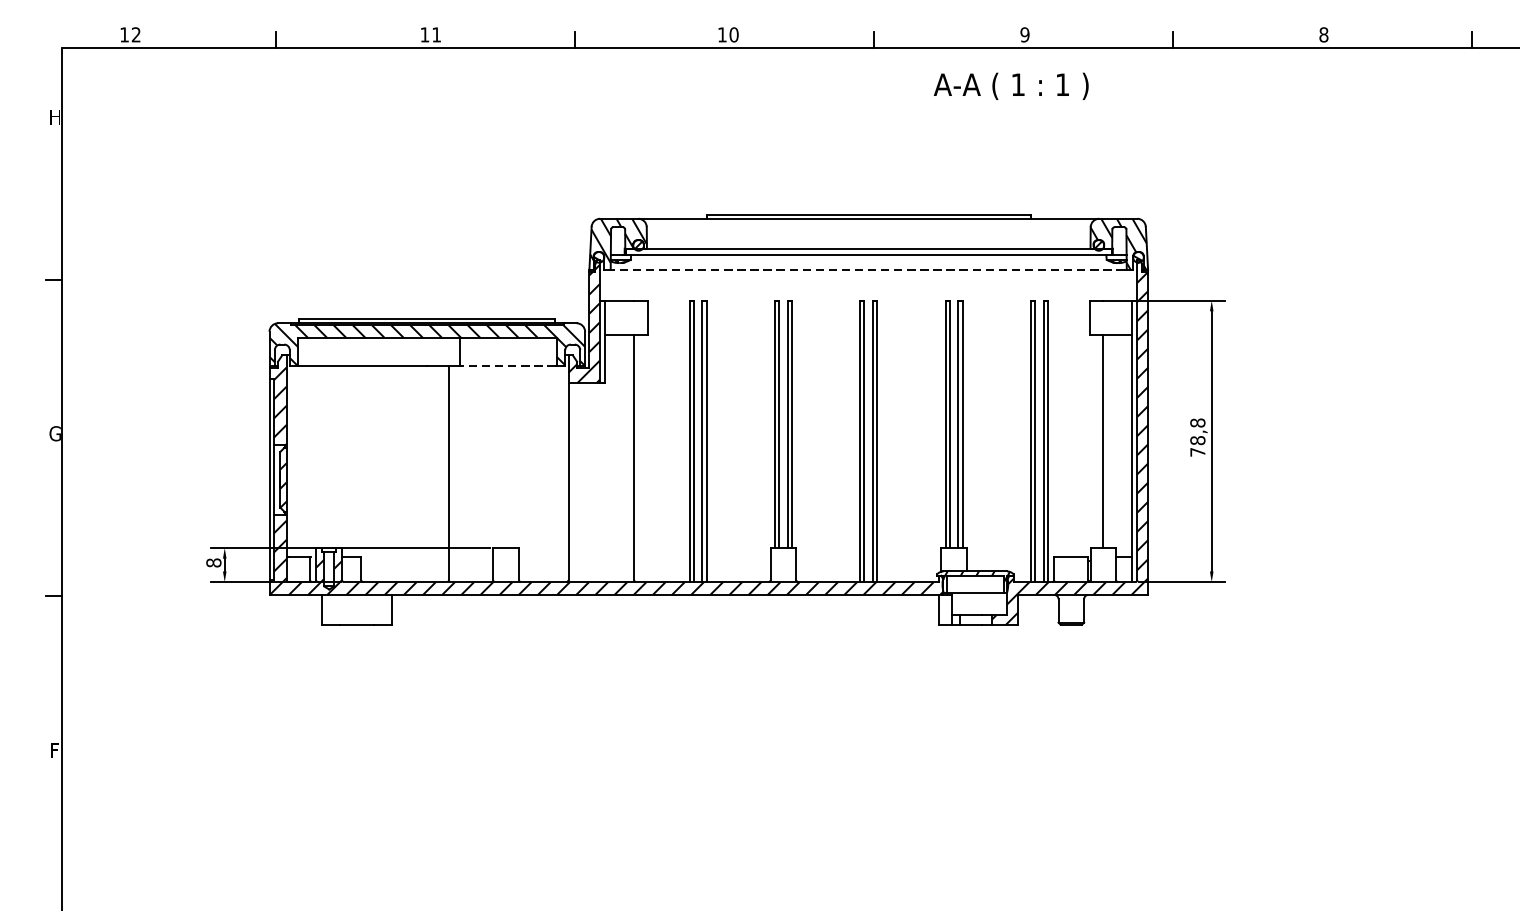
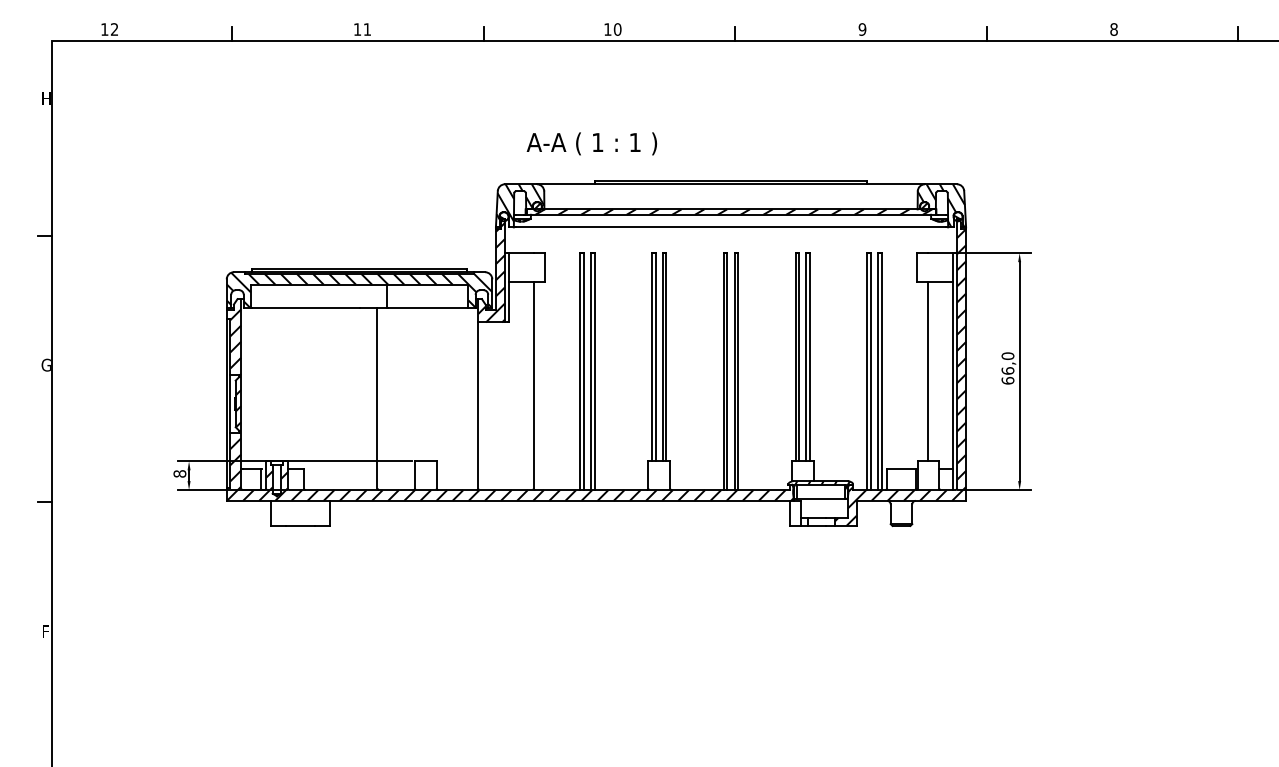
text: (1010, 85) -> (591, 143), moved
hatch: (871, 251) -> (733, 211), added
line: (868, 270) -> (730, 227), dashed -> solid
line: (508, 366) -> (427, 308), dashed -> solid
text: (1197, 437) -> (1007, 368), 78,8 -> 66,0

